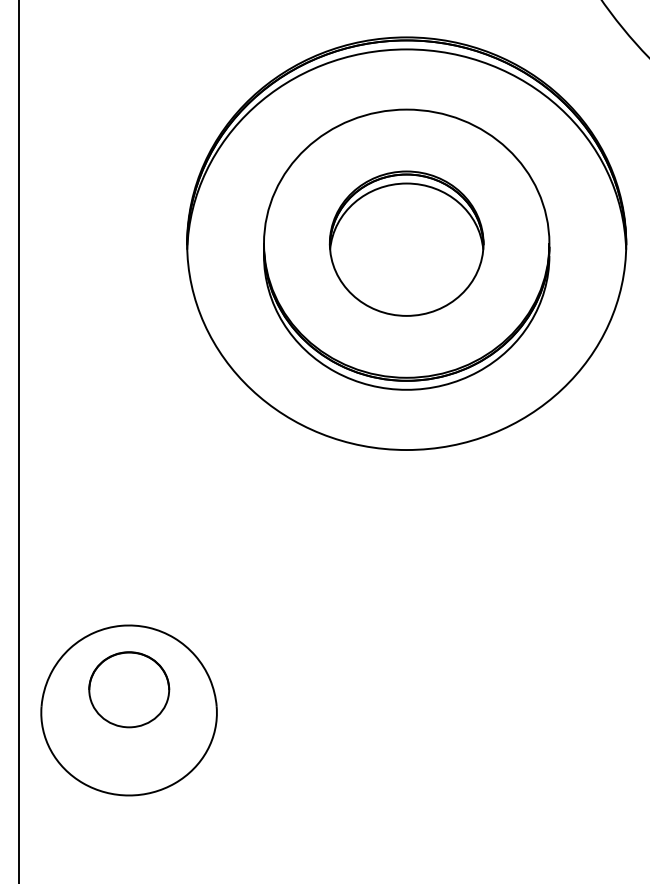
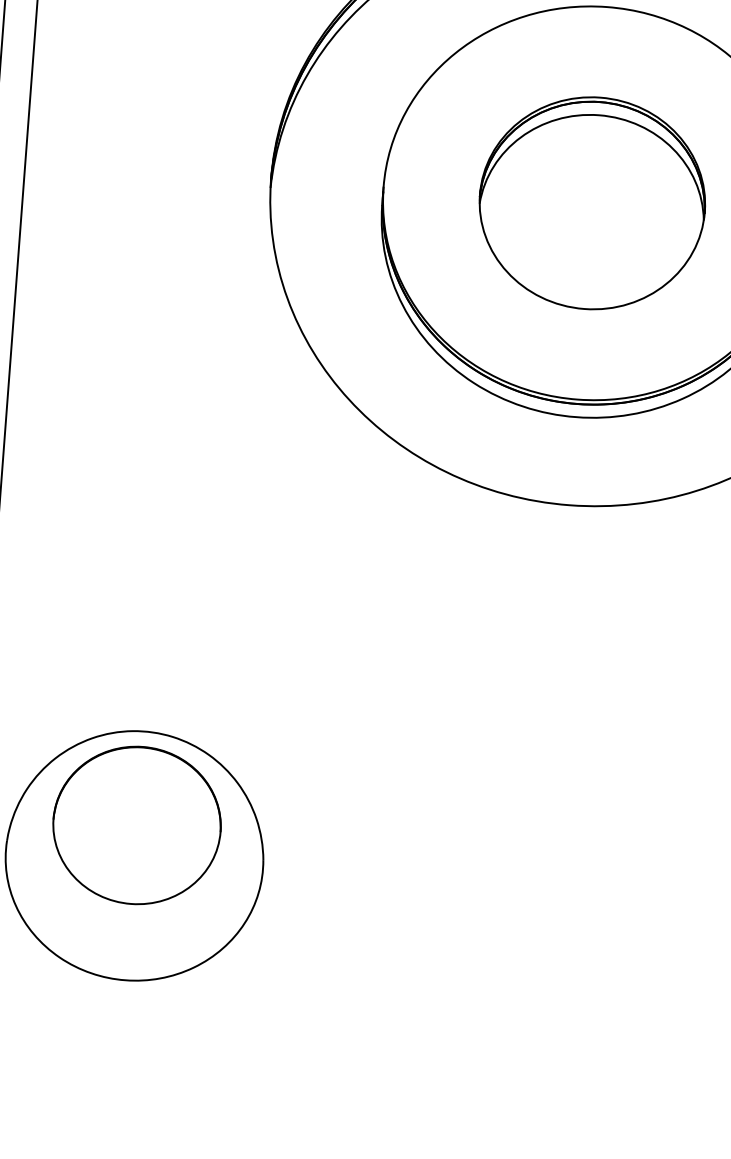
part: (129, 689) -> (137, 825), size x1.43

